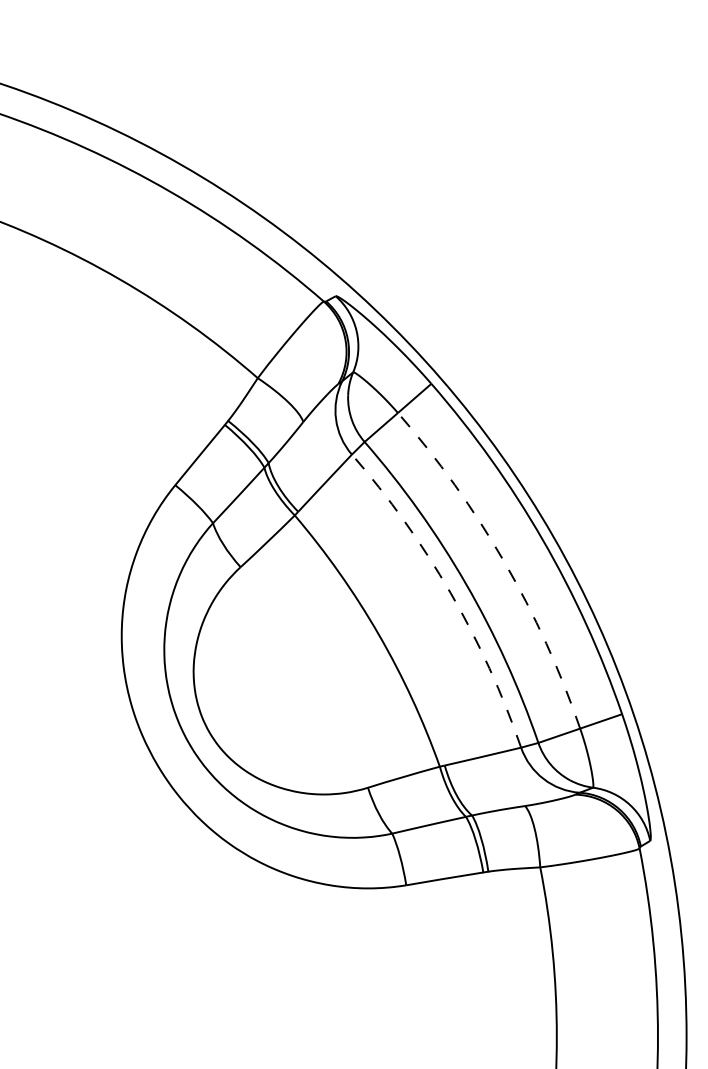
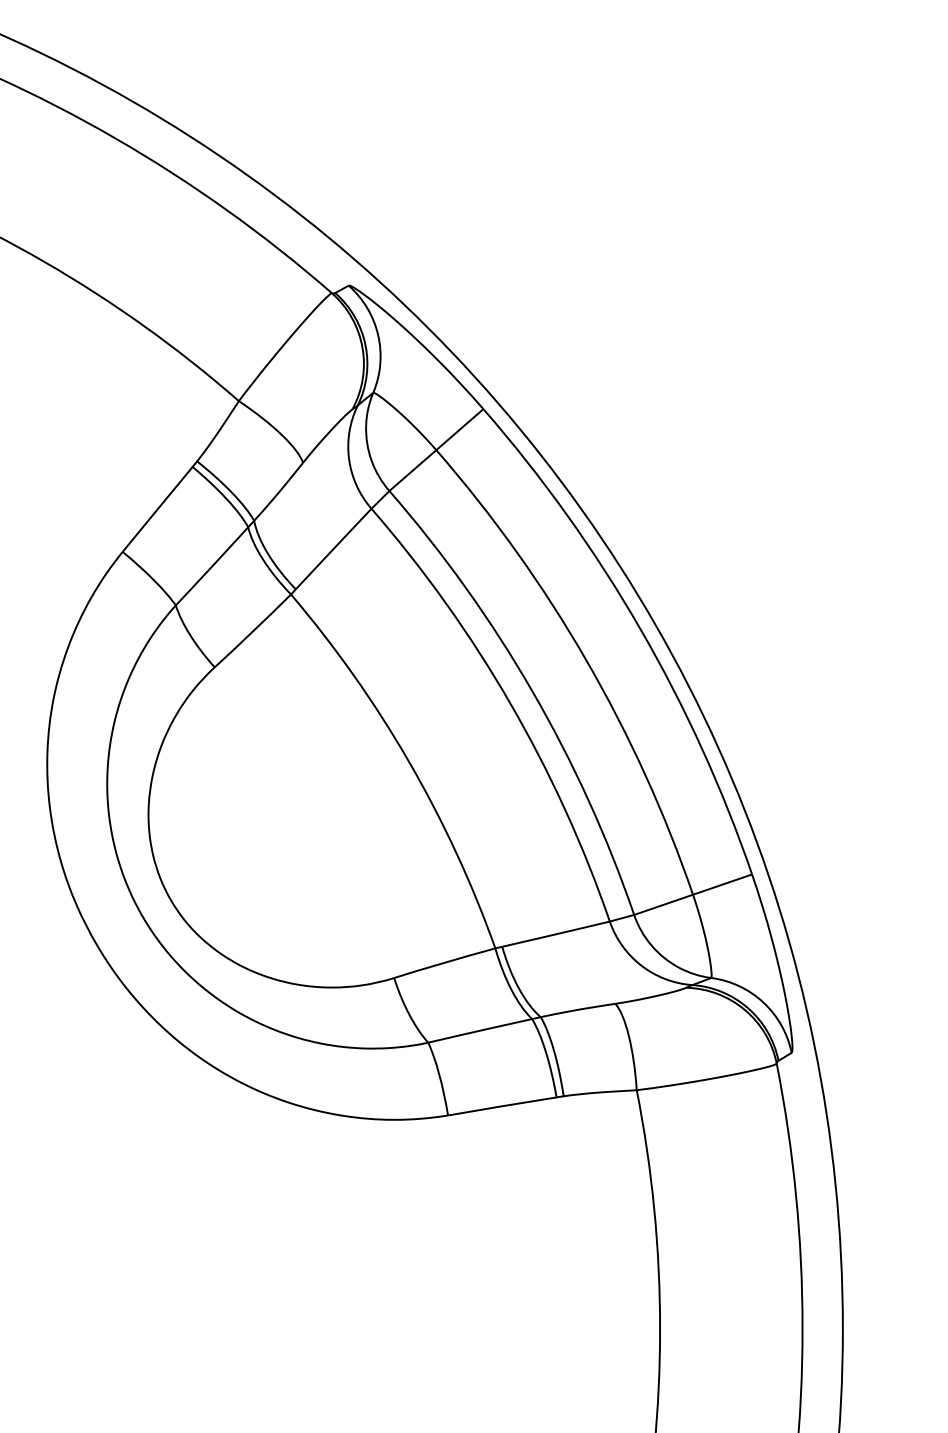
arc: (504, 561) -> (586, 659), dashed -> solid
arc: (450, 593) -> (510, 704), dashed -> solid

